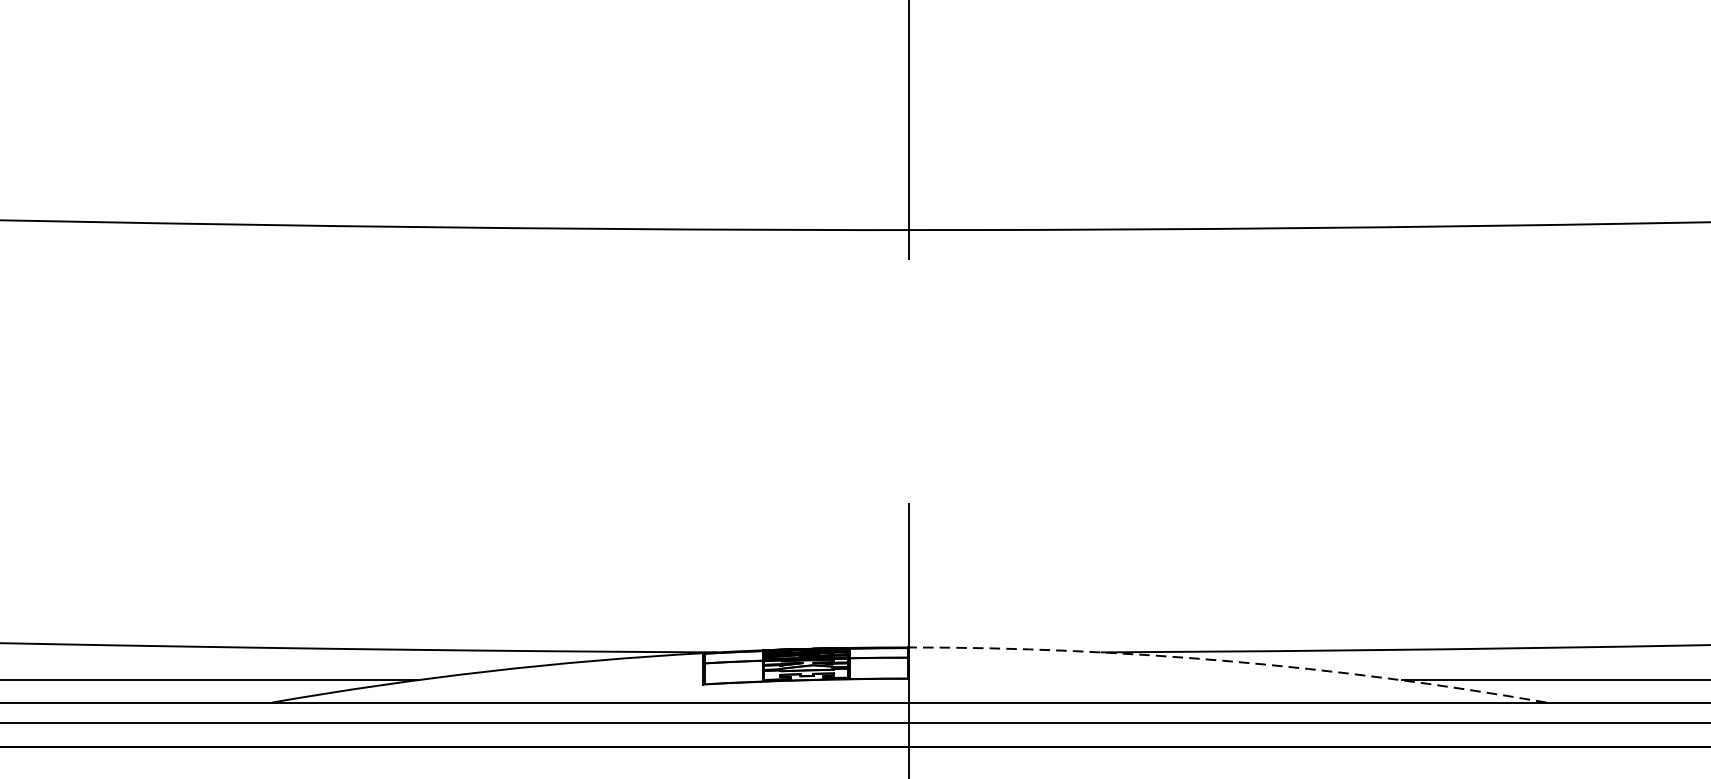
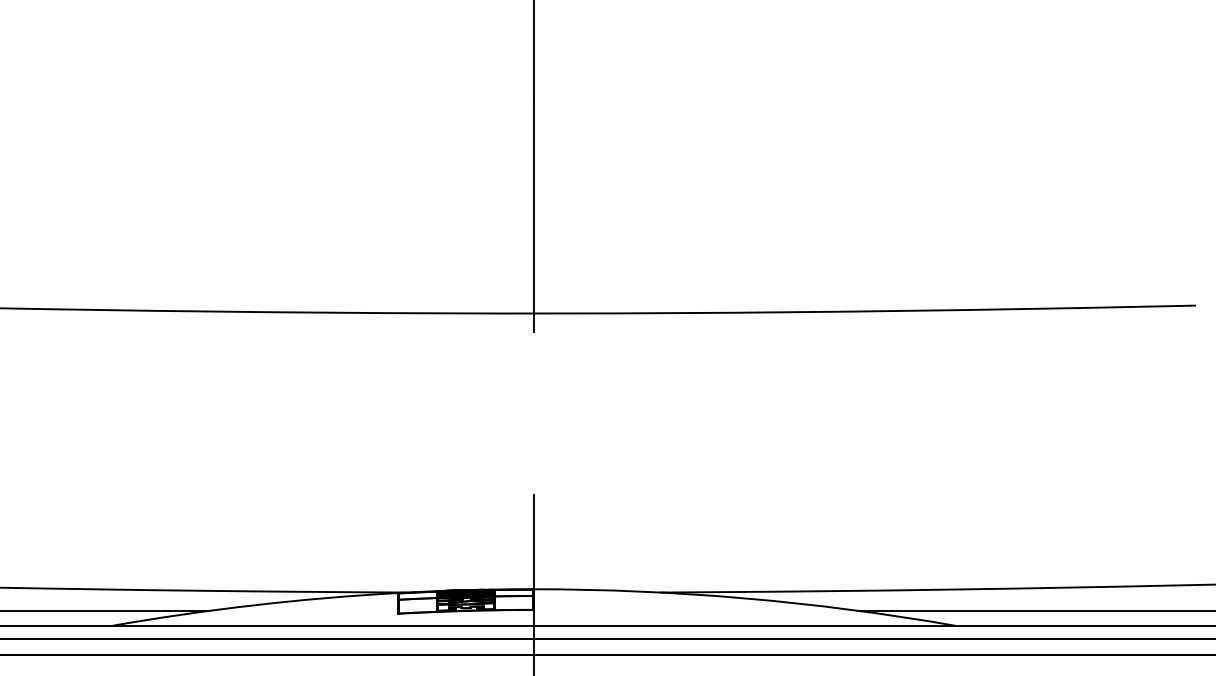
arc: (1229, 661) -> (745, 598), dashed -> solid

